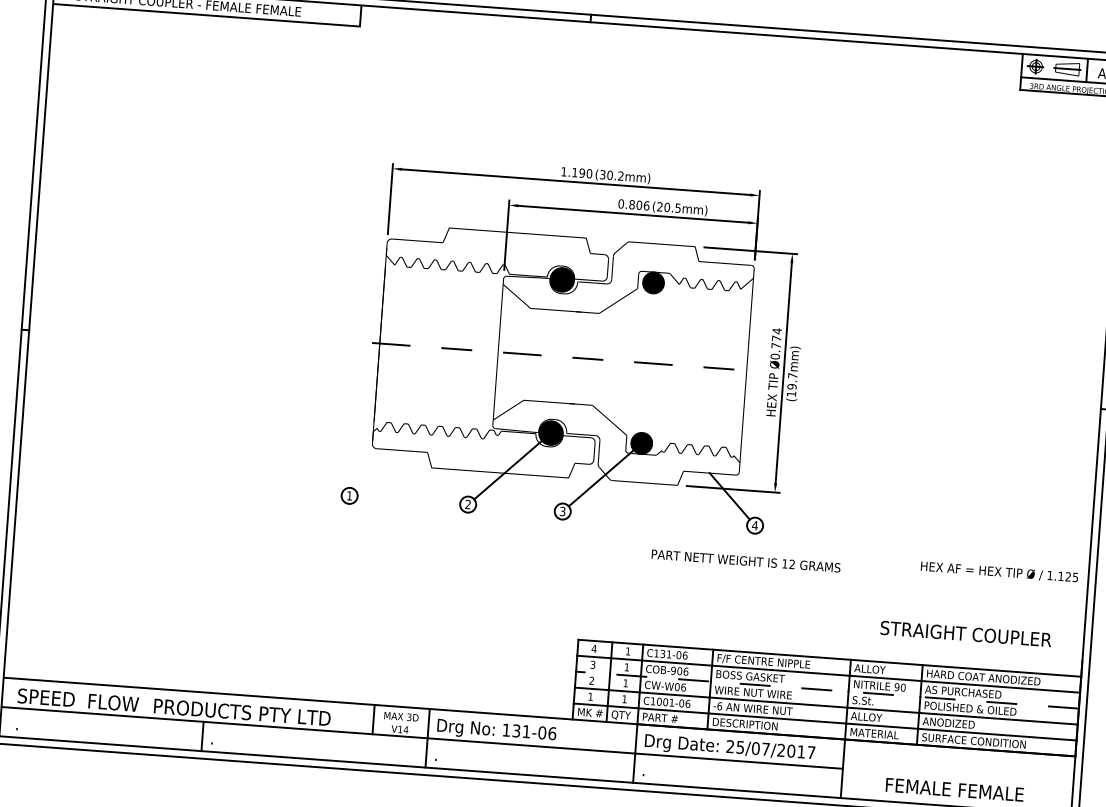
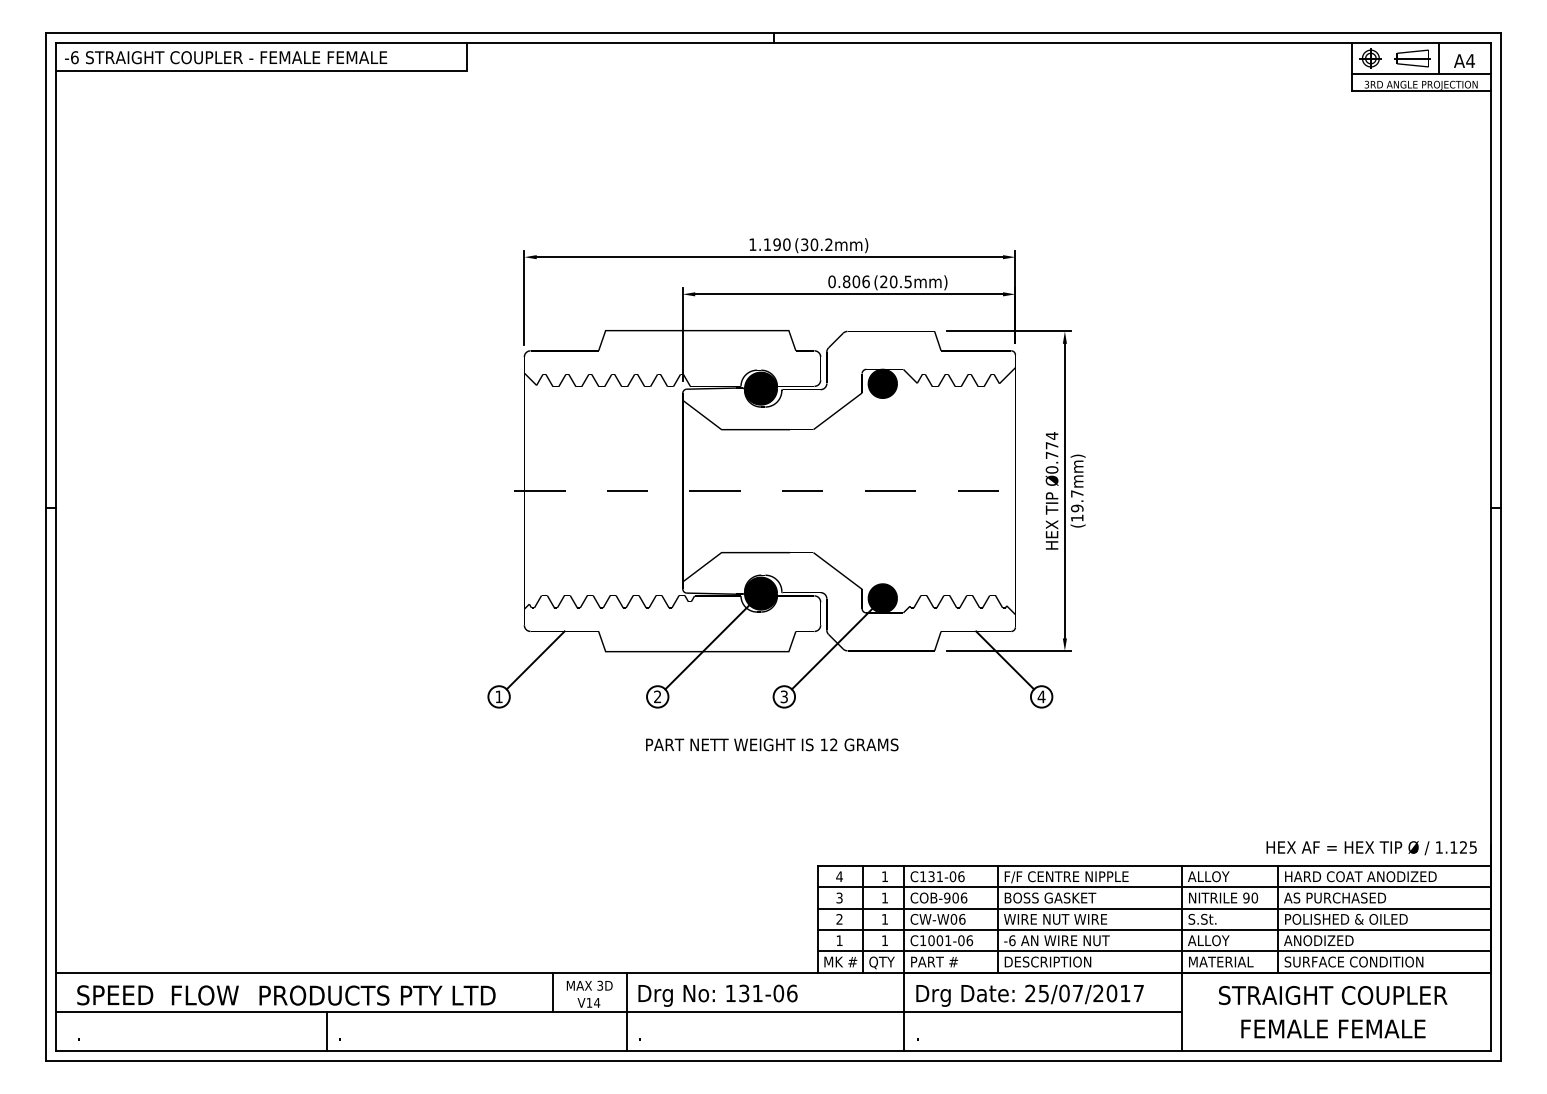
line: (378, 470) -> (535, 660), added
text: (746, 560) -> (772, 744), moved
text: (999, 572) -> (1371, 848), moved
text: (966, 634) -> (1333, 995), moved
line: (827, 689) -> (1153, 908), dashed -> solid

